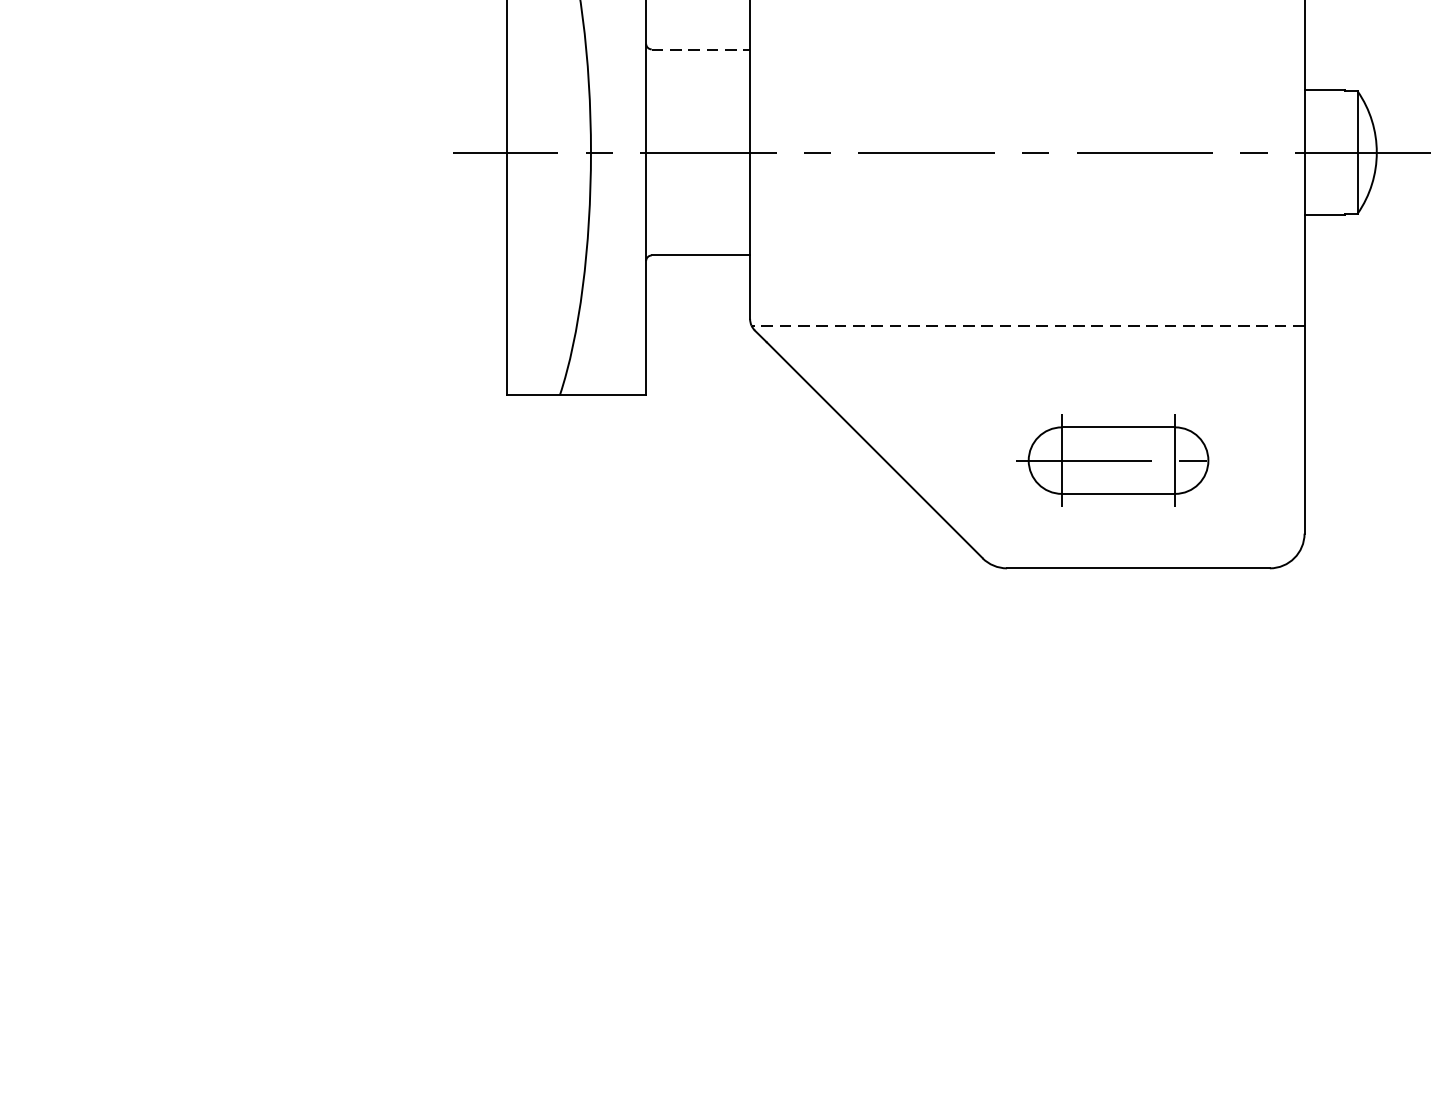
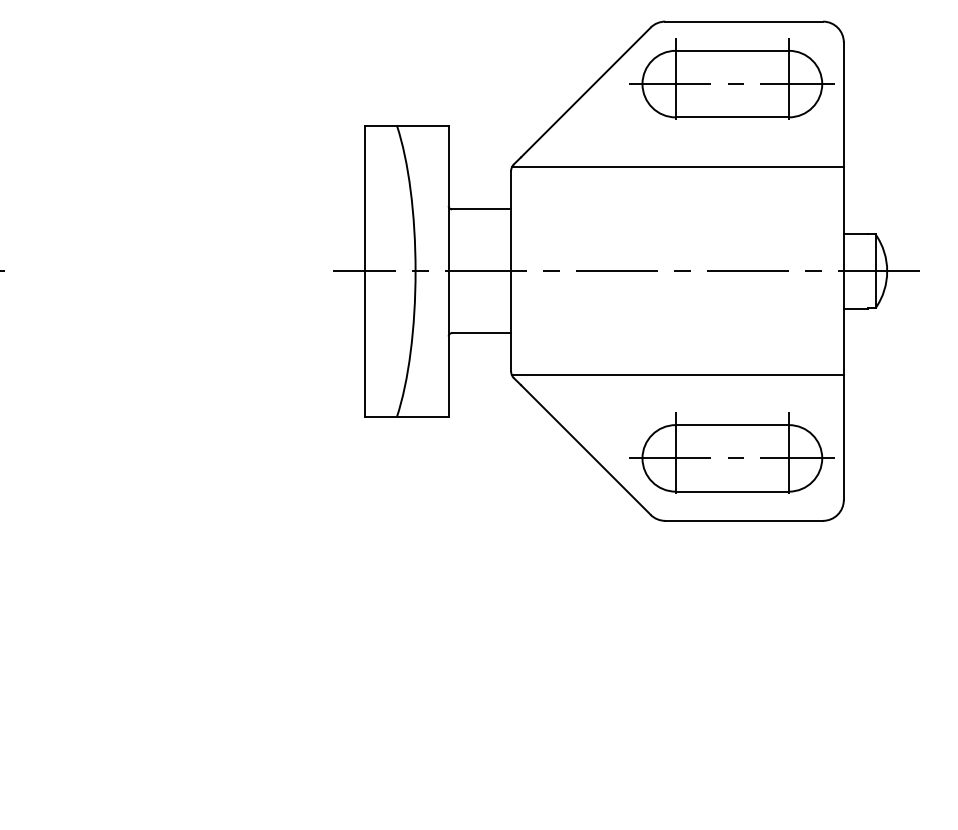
line: (700, 49) -> (481, 209), dashed -> solid
line: (1027, 326) -> (677, 375), dashed -> solid
part: (1117, 454) -> (731, 452), size x1.67

